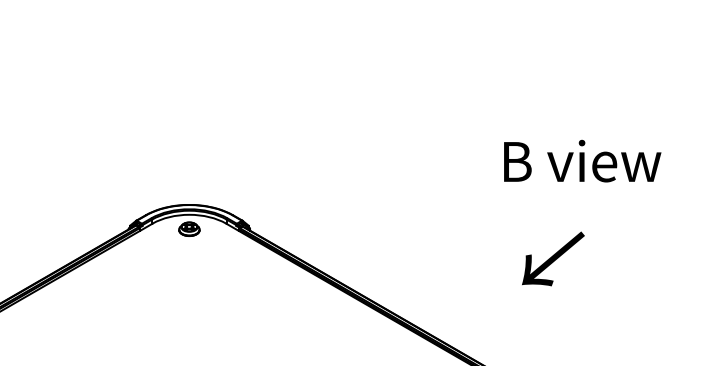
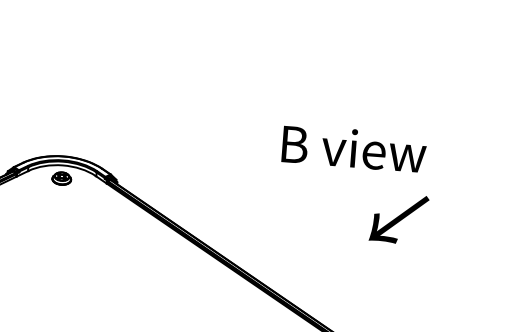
text: (582, 160) -> (354, 148), moved
text: (553, 258) -> (399, 218), moved

